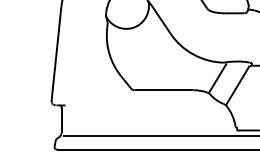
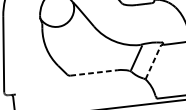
line: (238, 85) -> (153, 62), solid -> dashed
line: (164, 90) -> (94, 73), solid -> dashed

